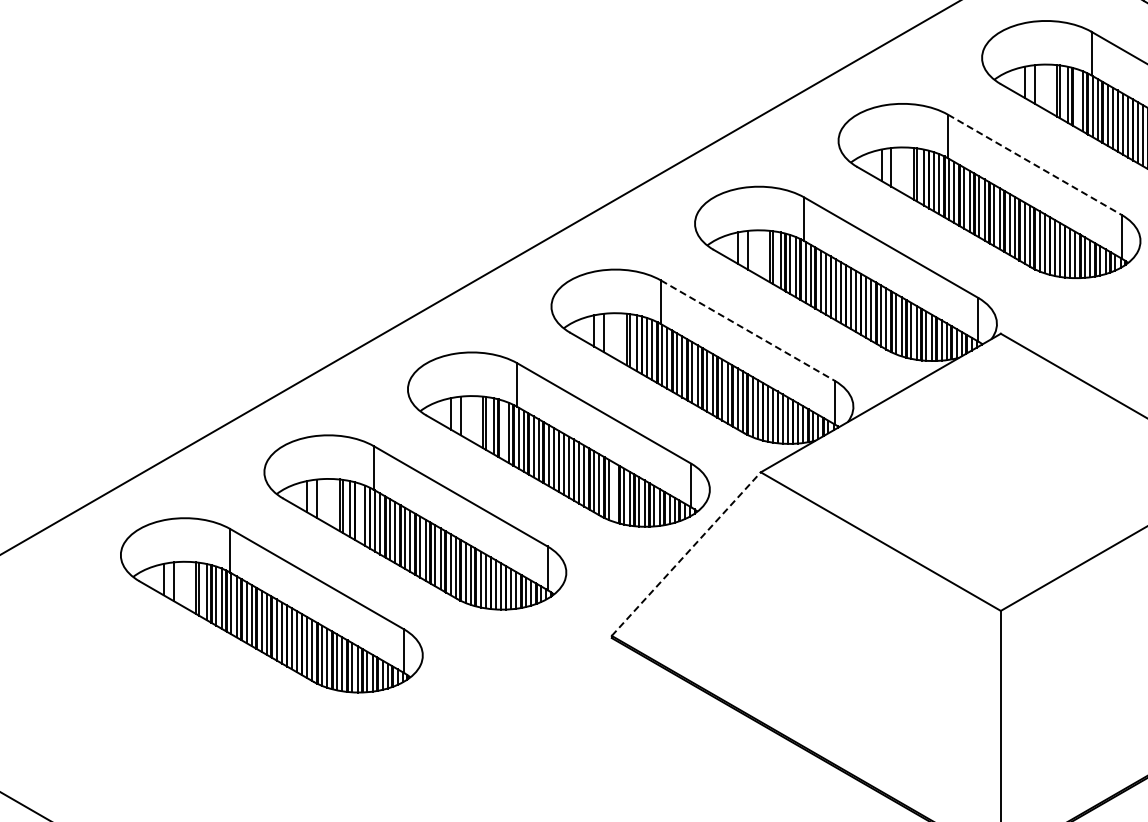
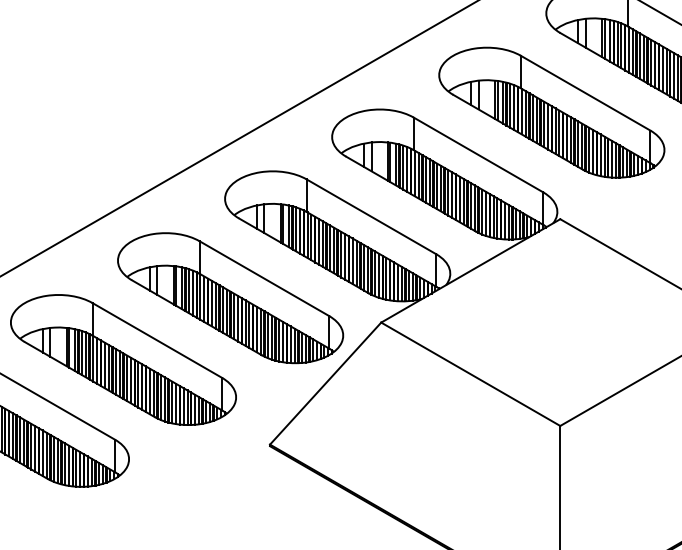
line: (1077, 98) -> (617, 43), added
line: (1035, 165) -> (586, 93), dashed -> solid
line: (748, 330) -> (372, 216), dashed -> solid
line: (503, 429) -> (189, 290), added
line: (614, 492) -> (272, 337), added
line: (359, 512) -> (81, 352), added
line: (686, 554) -> (325, 383), dashed -> solid

